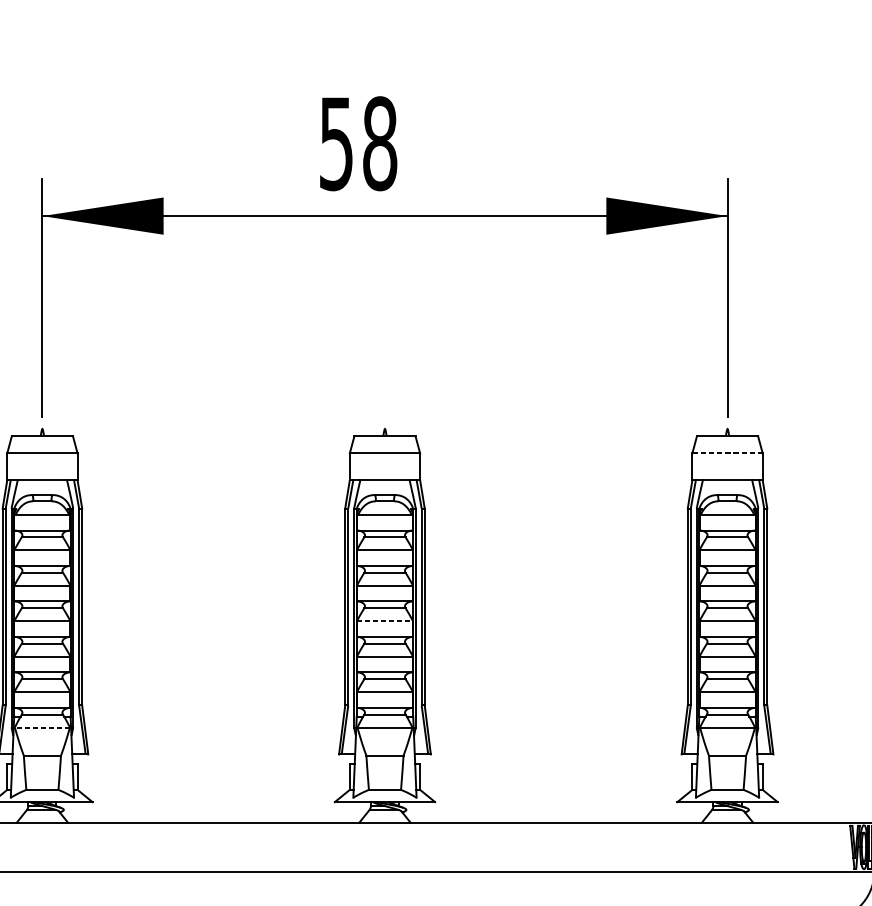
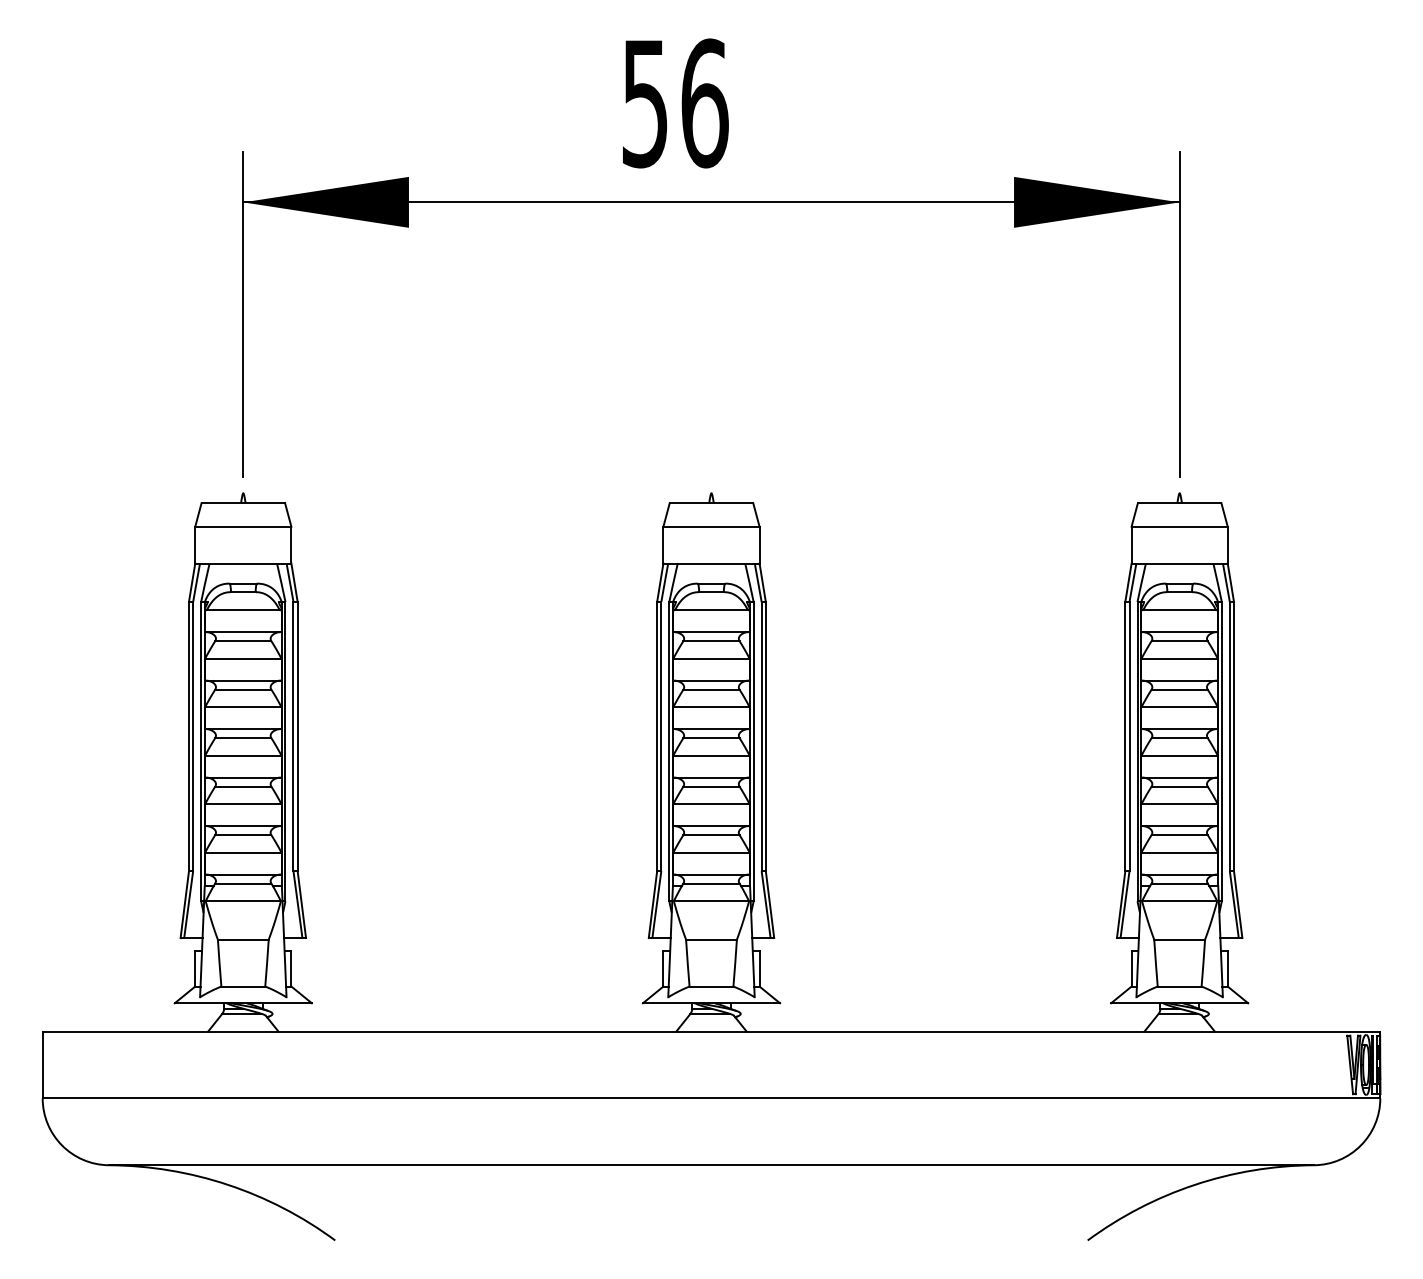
text: (379, 143) -> (704, 103), 58 -> 56
line: (727, 453) -> (1179, 526), dashed -> solid
line: (384, 620) -> (711, 755), dashed -> solid
line: (42, 727) -> (243, 901), dashed -> solid

